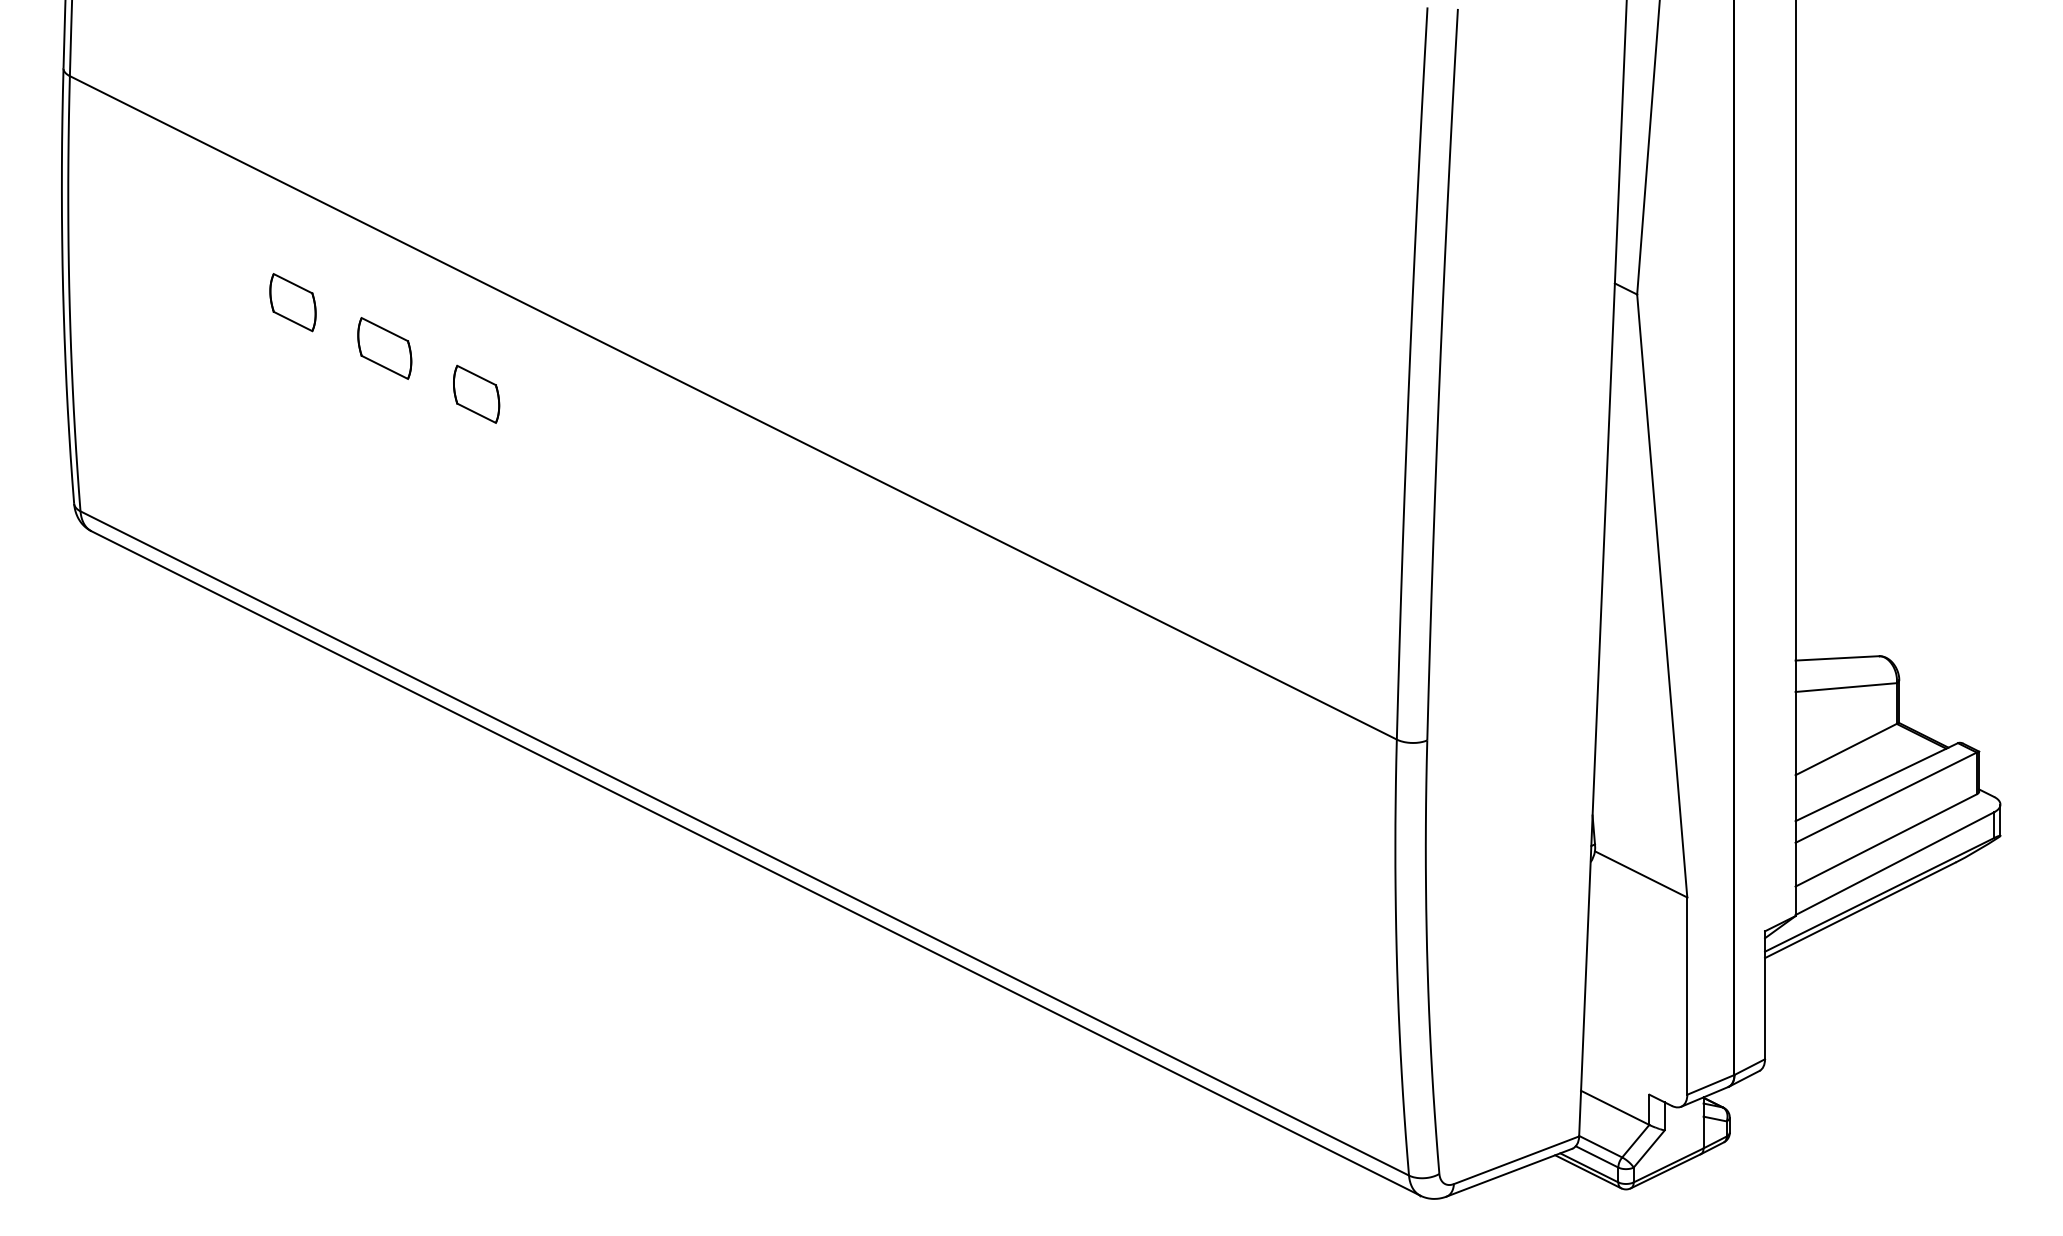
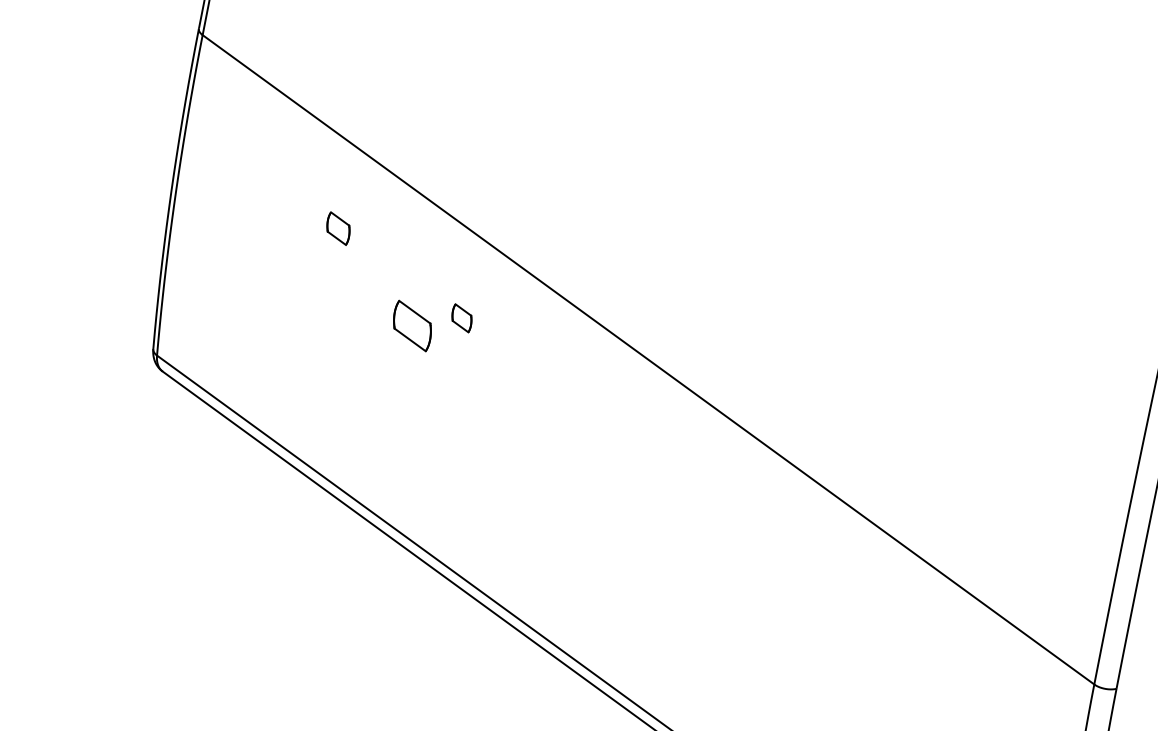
part: (292, 302) -> (338, 228), size x0.7
part: (384, 348) -> (412, 326), moved
part: (476, 393) -> (461, 317), size x0.6

